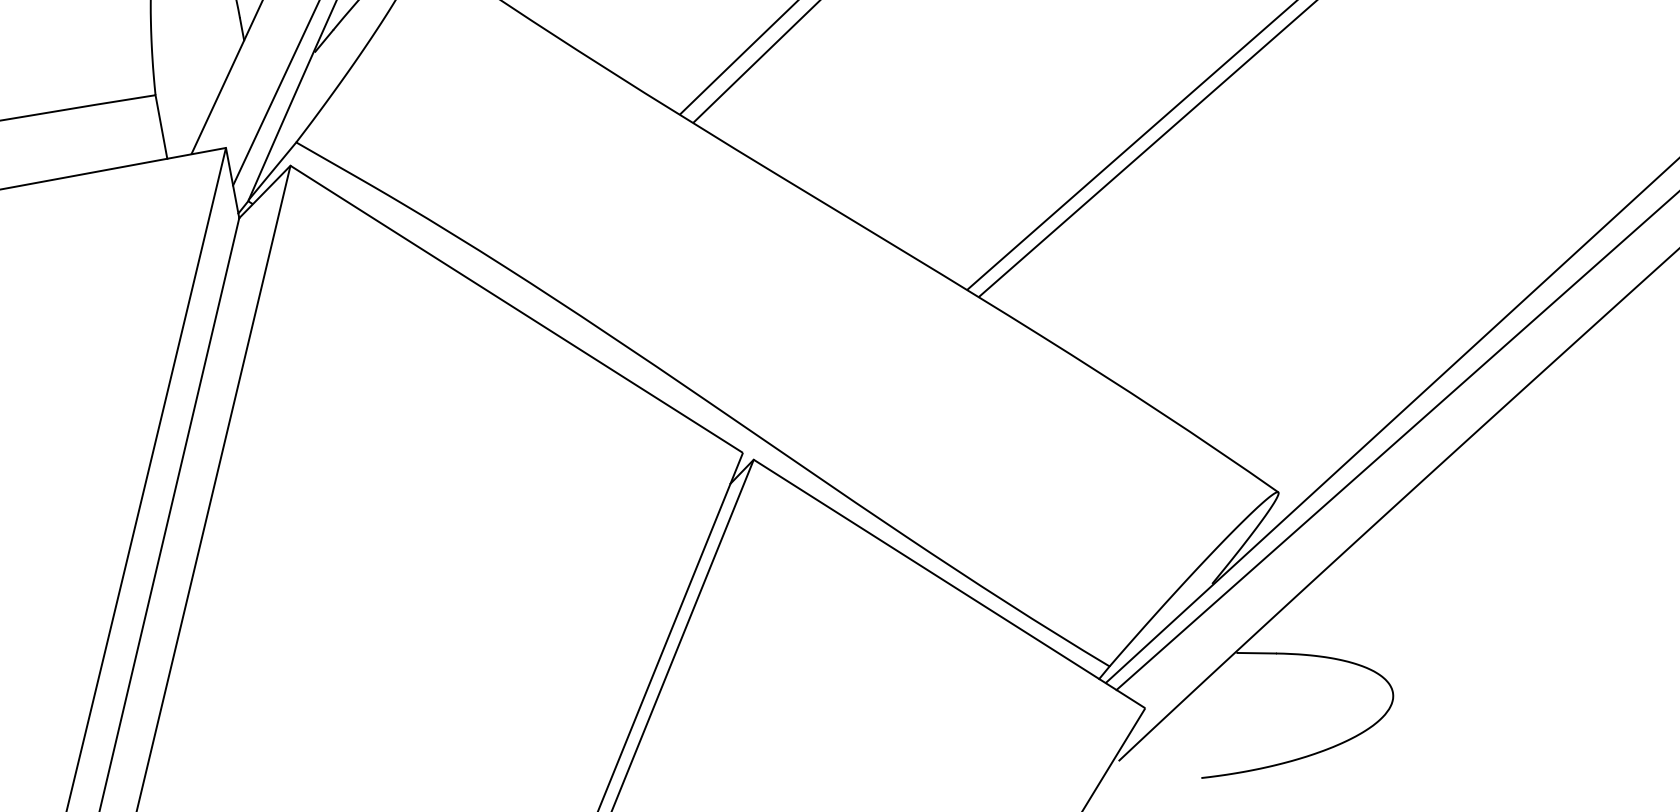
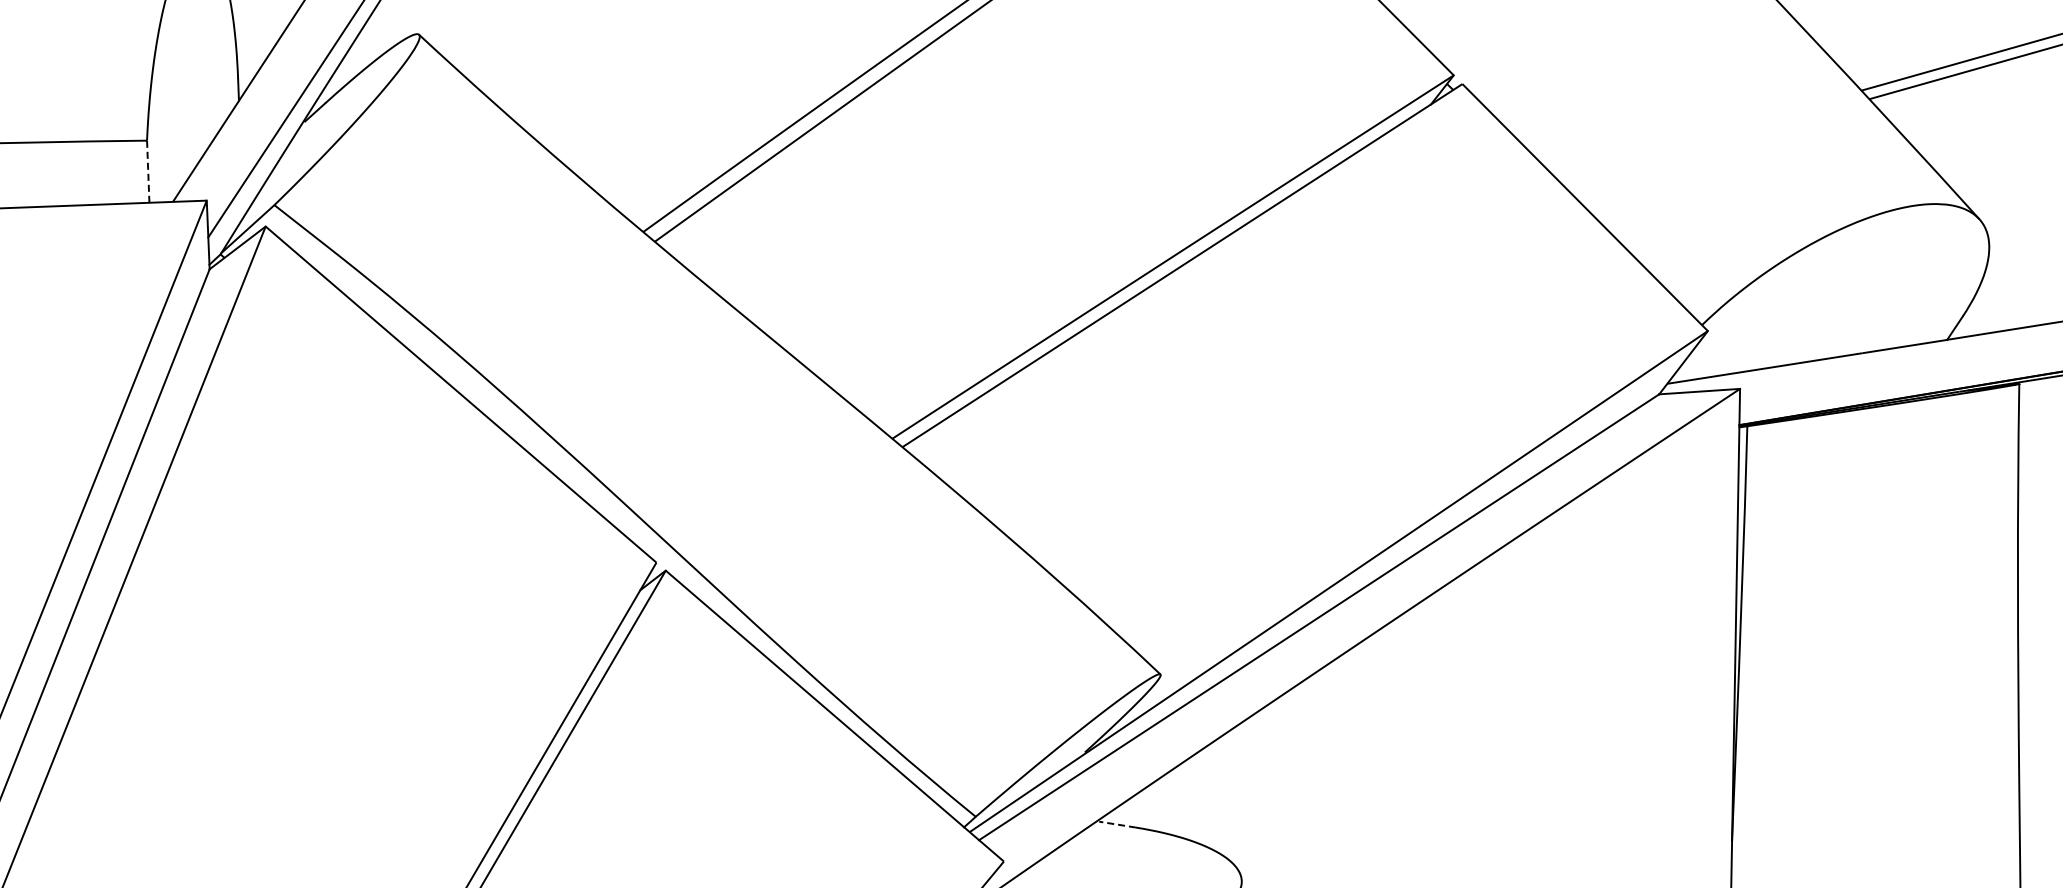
line: (161, 126) -> (148, 171), solid -> dashed
line: (1256, 653) -> (1117, 824), solid -> dashed

